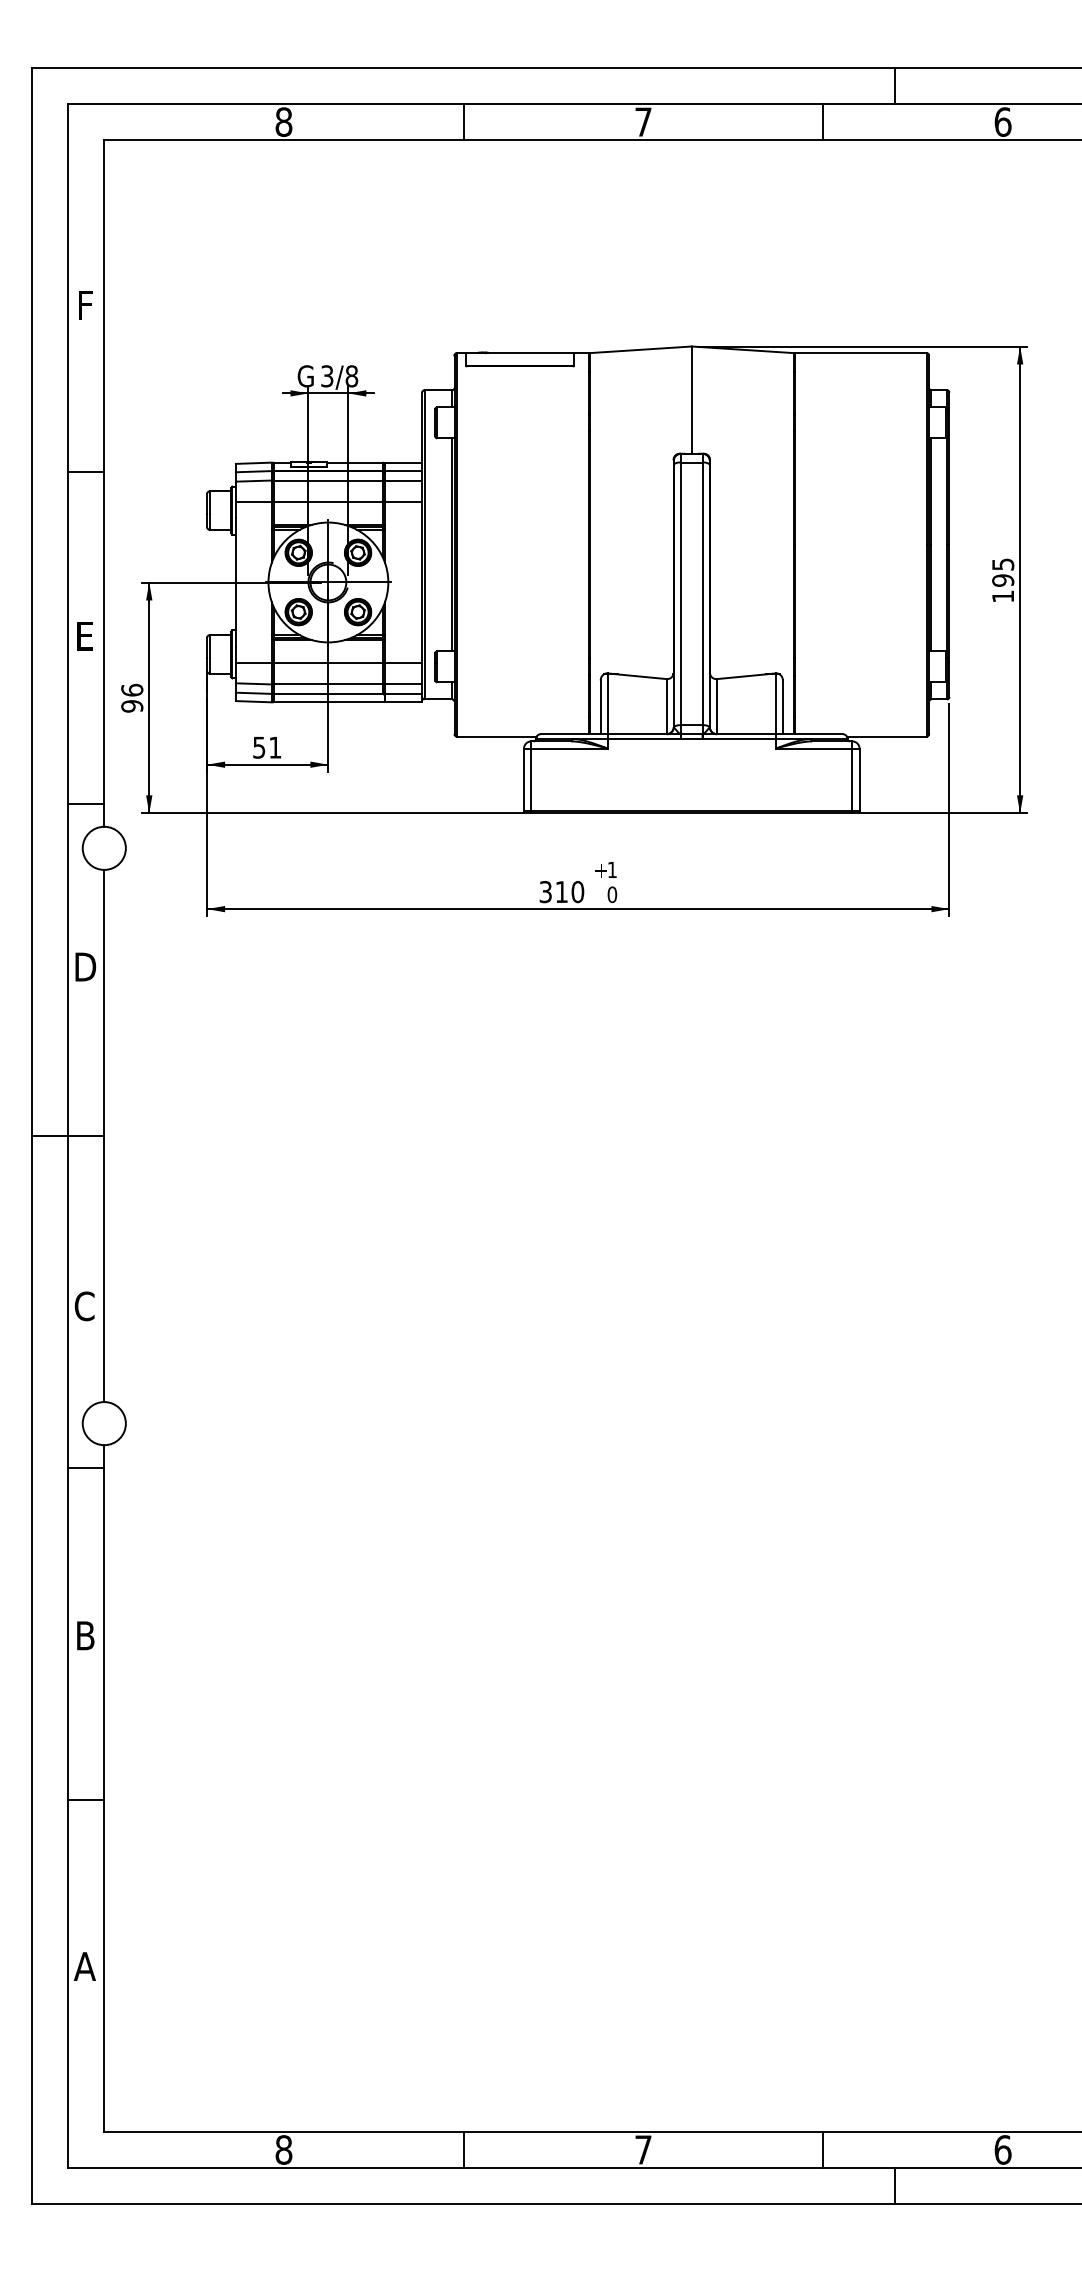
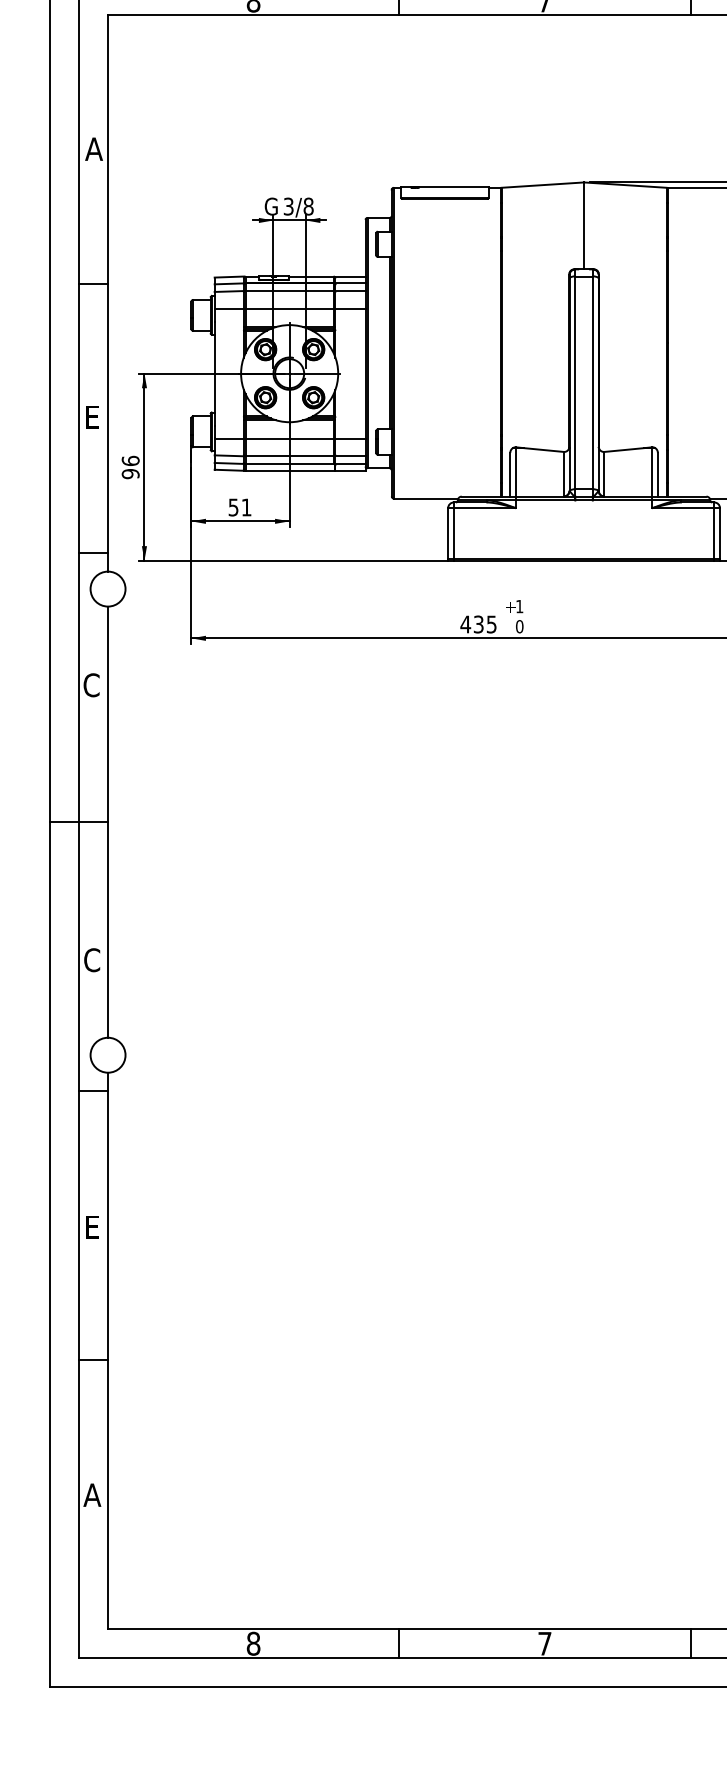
text: (87, 305) -> (94, 149), F -> A
text: (561, 892) -> (478, 624), 310 -> 435
text: (85, 966) -> (92, 684), D -> C
text: (85, 1635) -> (92, 1226), B -> E

